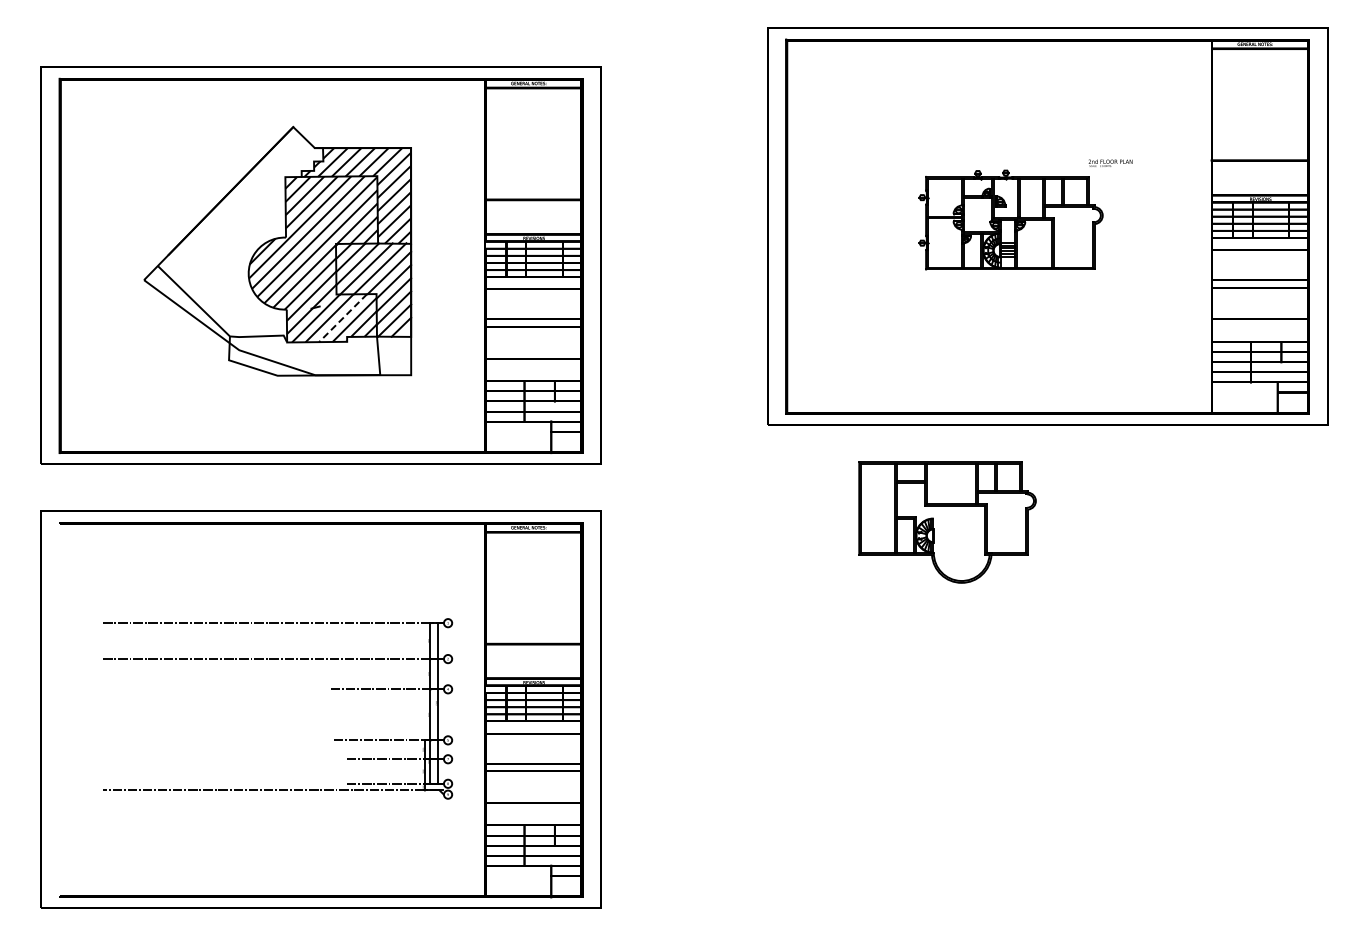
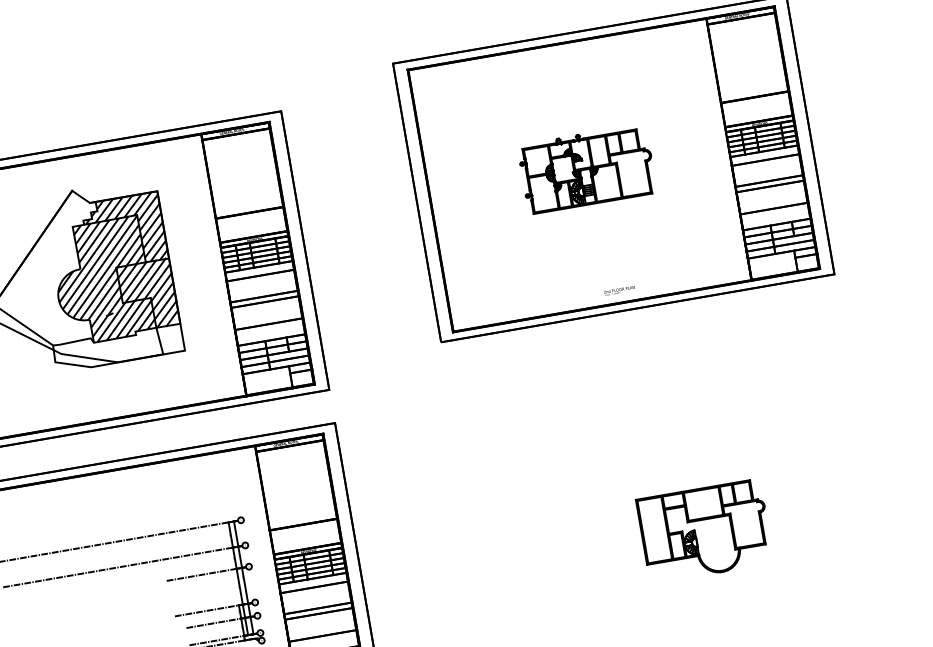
text: (1110, 162) -> (619, 290), moved
line: (343, 318) -> (130, 319), dashed -> solid
part: (947, 522) -> (705, 531), moved

